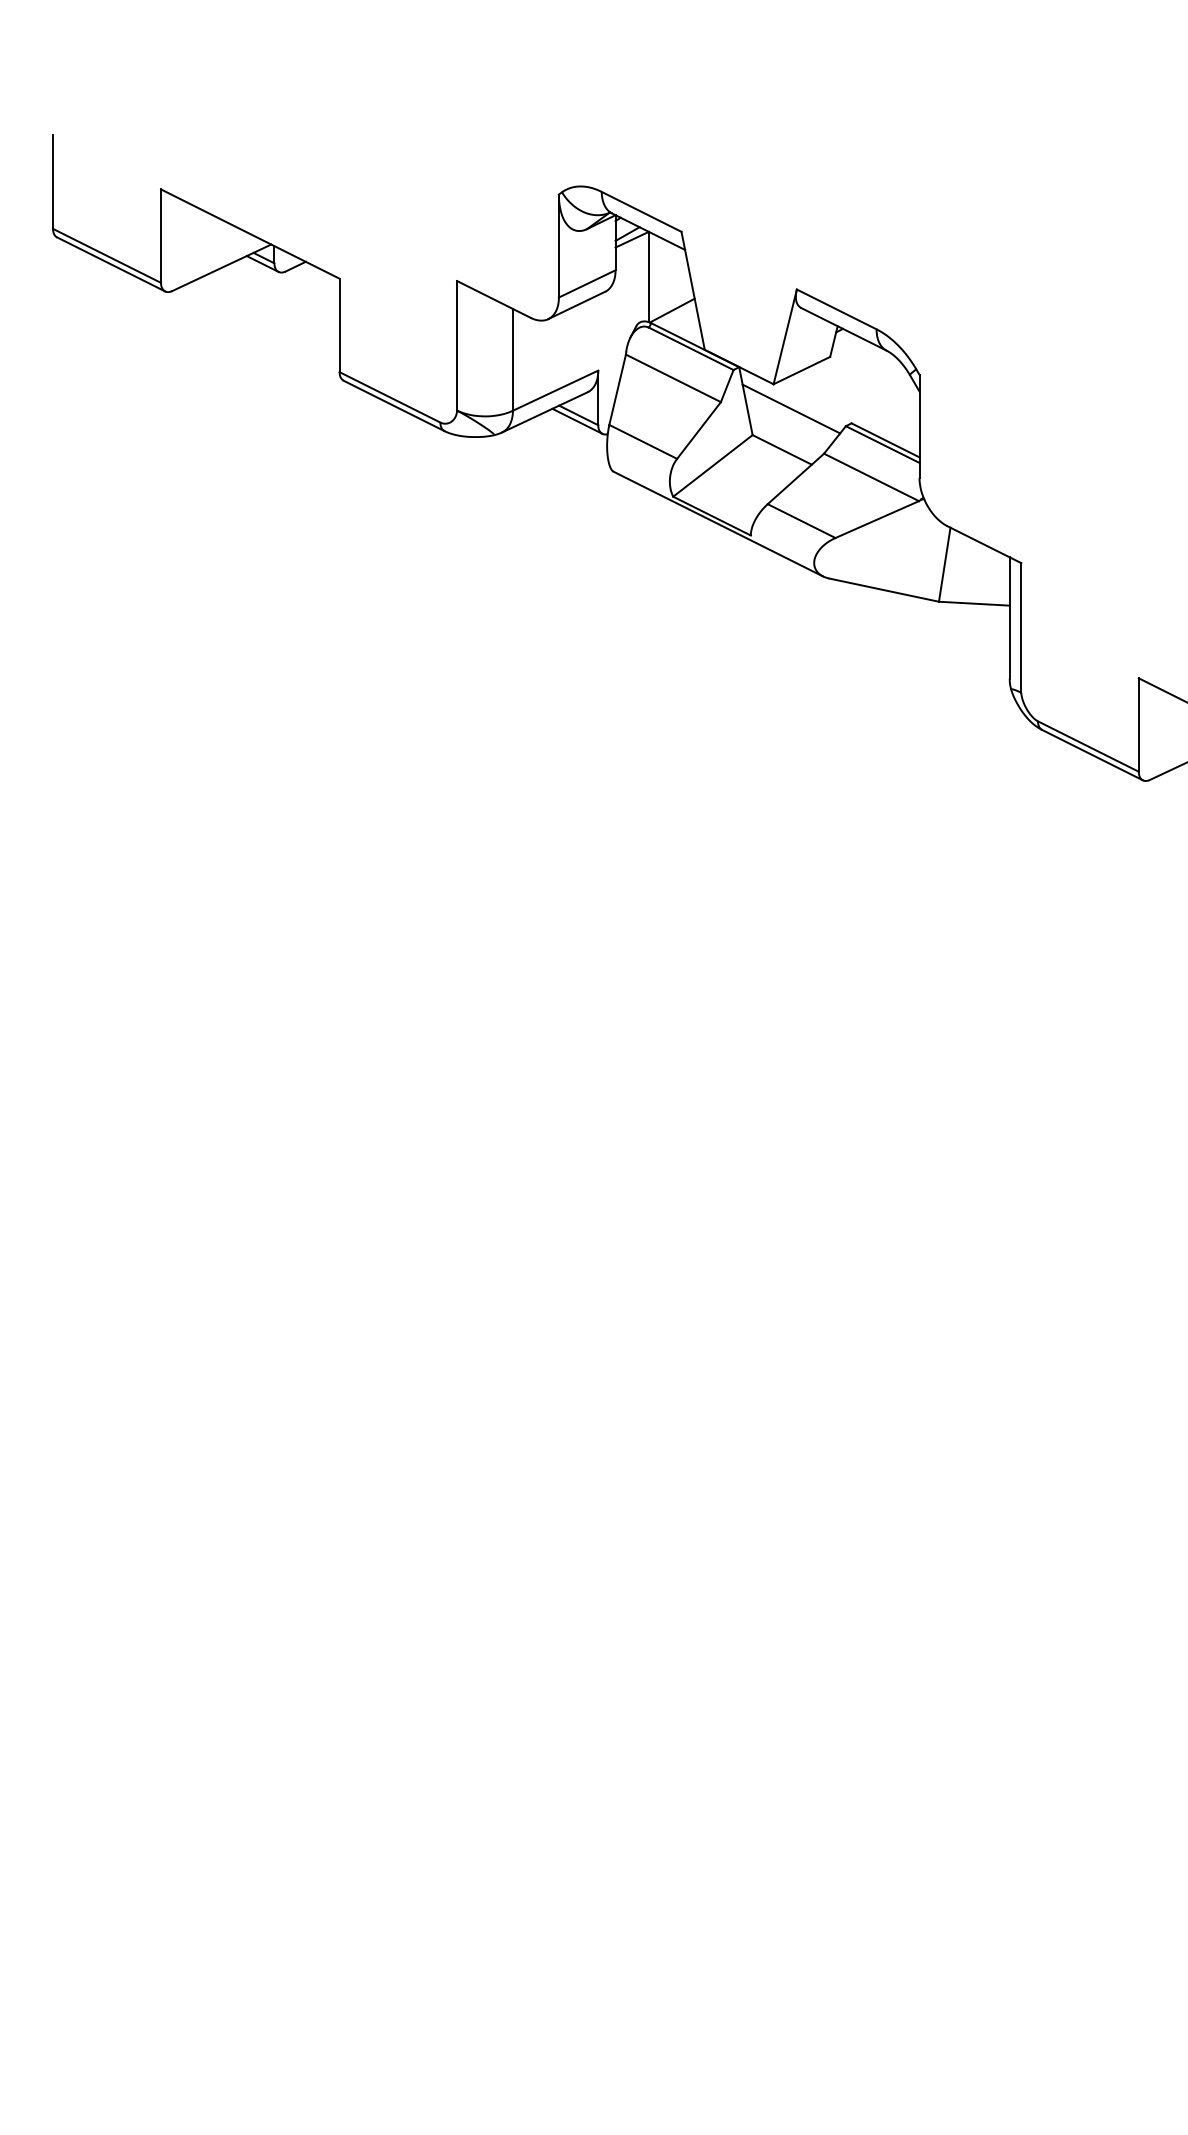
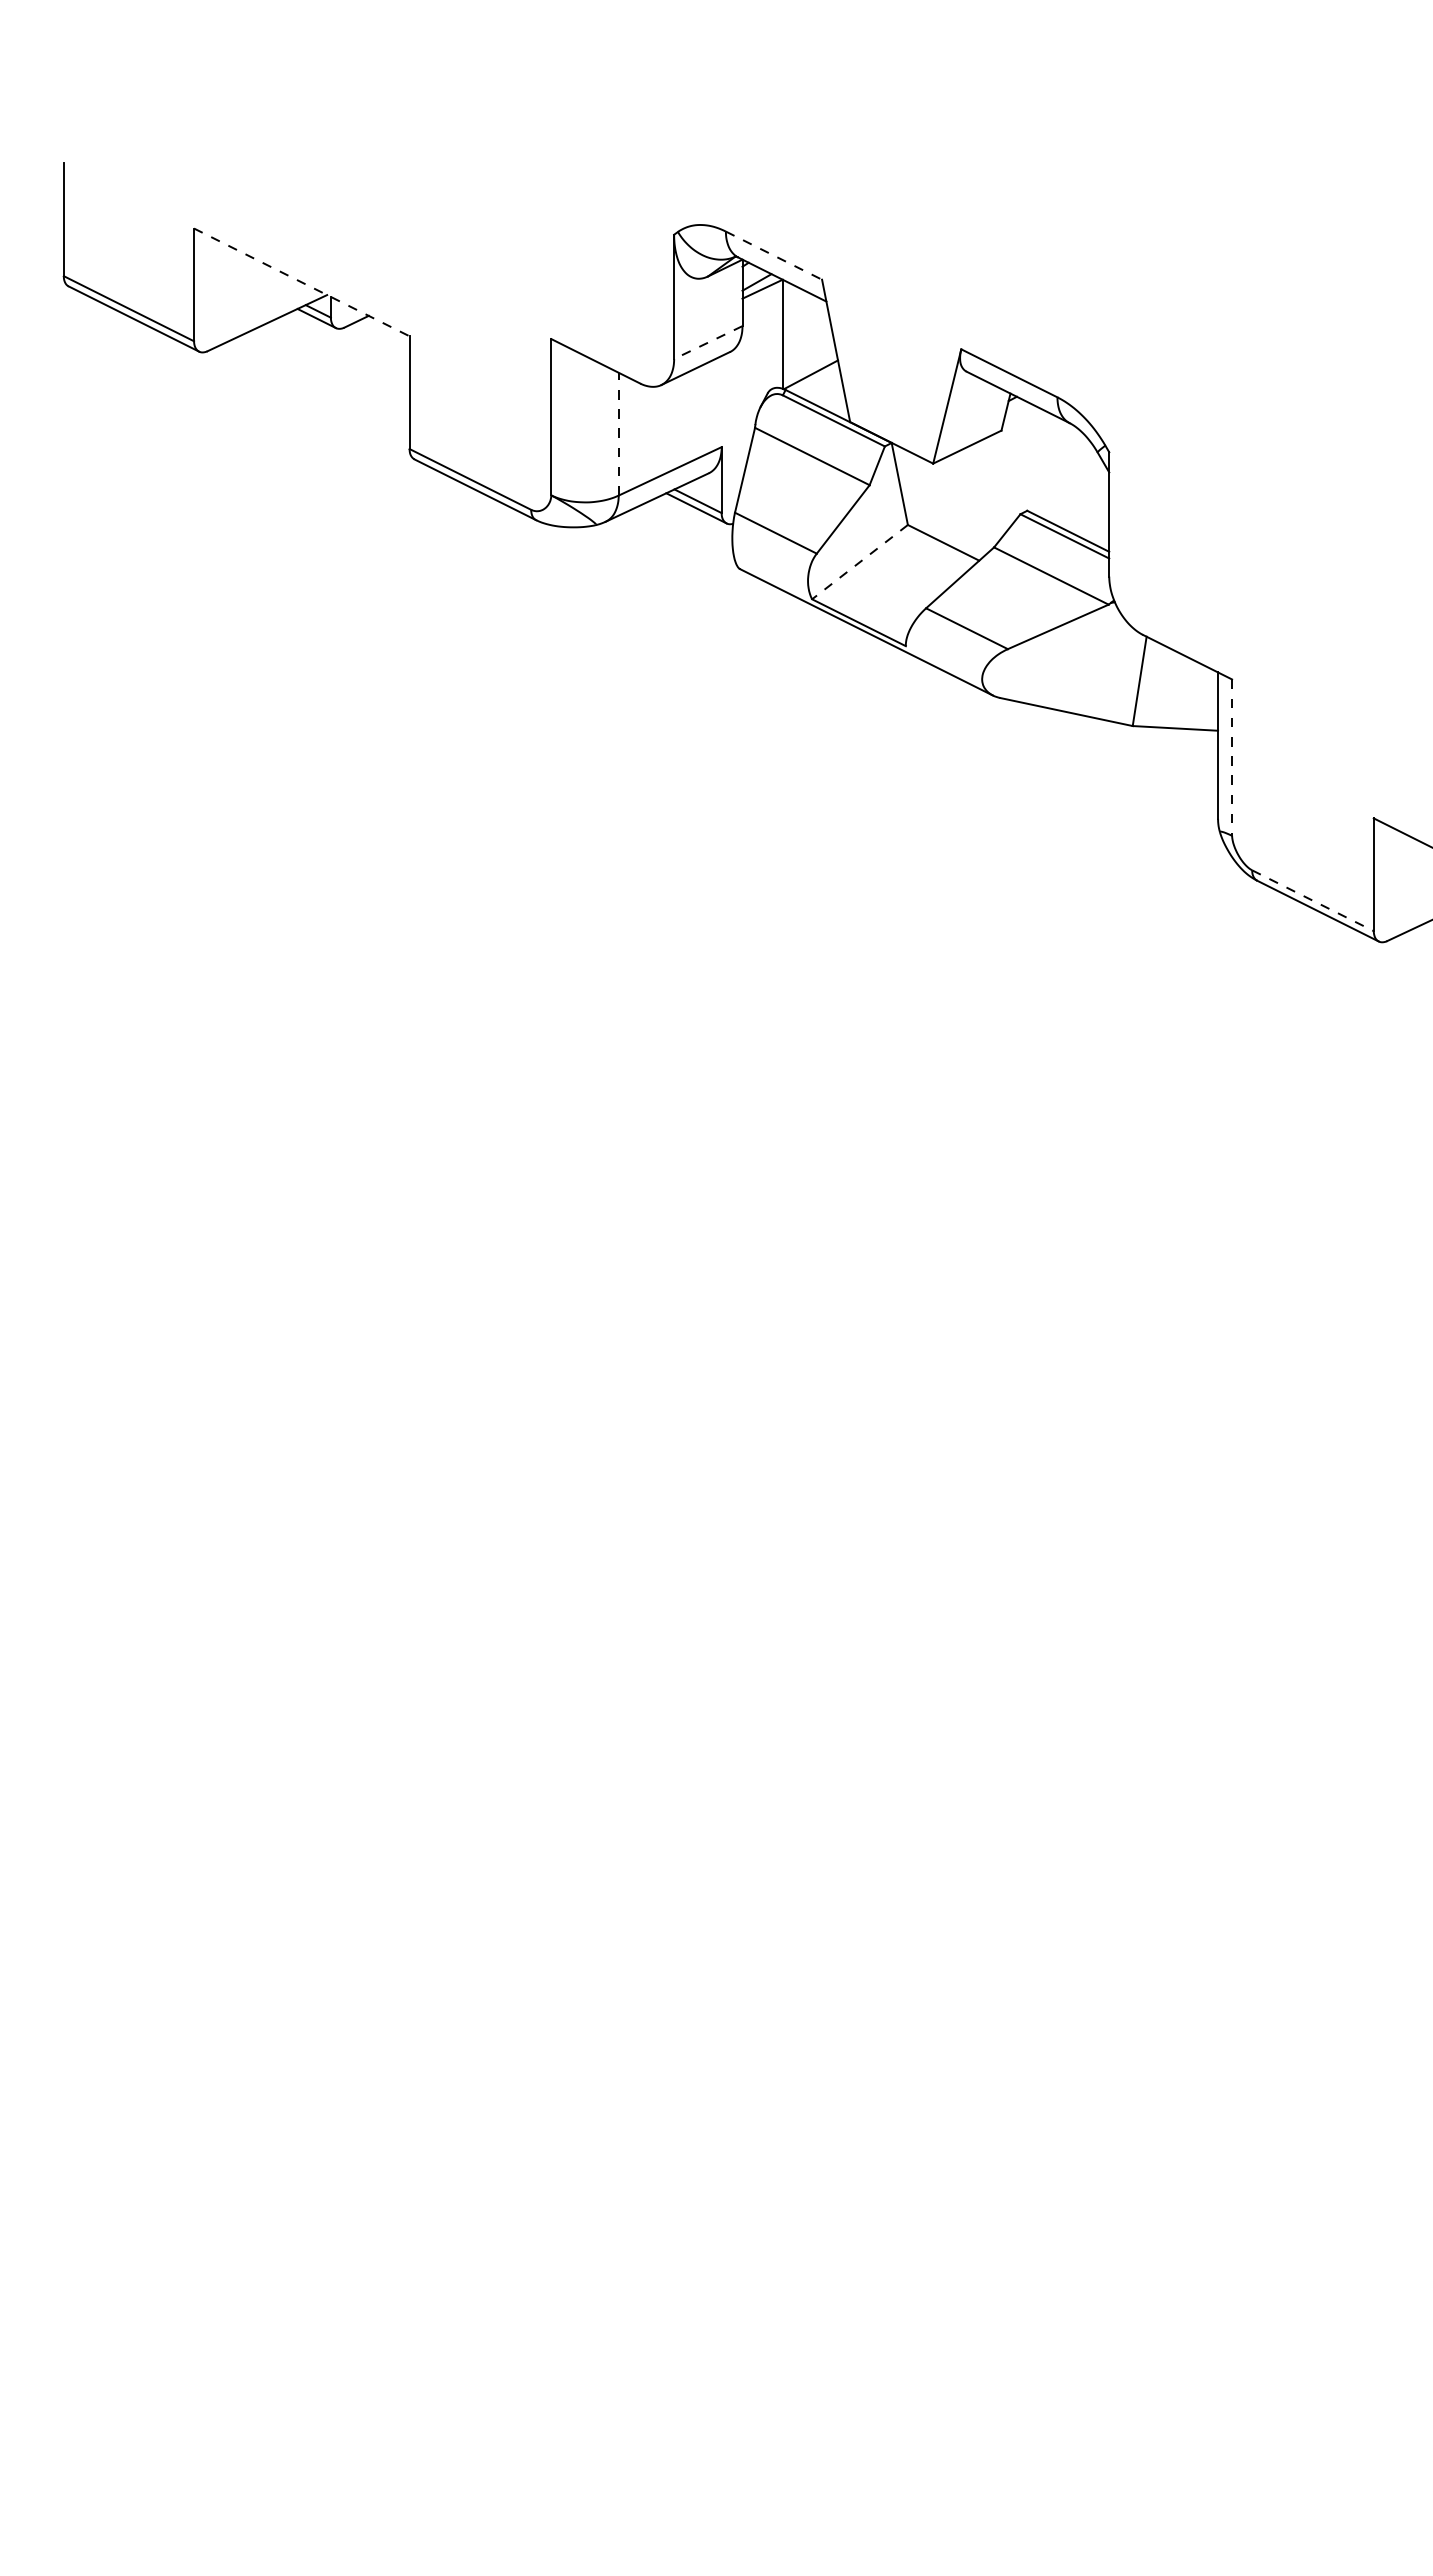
line: (642, 211) -> (774, 255), solid -> dashed
line: (250, 234) -> (302, 282), solid -> dashed
line: (587, 283) -> (708, 342), solid -> dashed
line: (512, 359) -> (618, 433), solid -> dashed
line: (791, 409) -> (954, 493), removed
line: (713, 466) -> (860, 562), solid -> dashed
line: (1021, 628) -> (1232, 758), solid -> dashed
line: (1088, 746) -> (1313, 900), solid -> dashed

